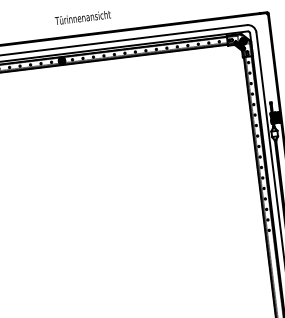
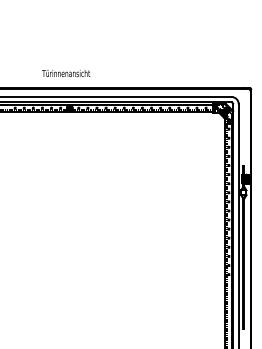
text: (83, 17) -> (66, 73), moved

